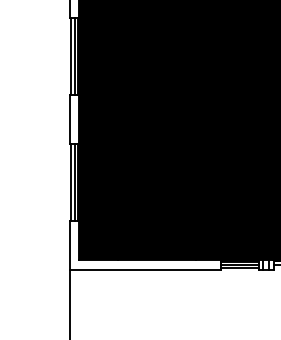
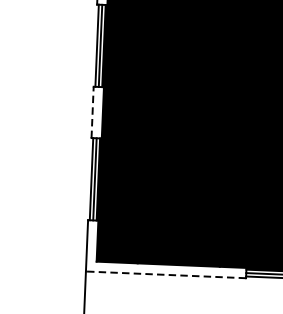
line: (69, 119) -> (92, 112), solid -> dashed
line: (145, 269) -> (166, 274), solid -> dashed

